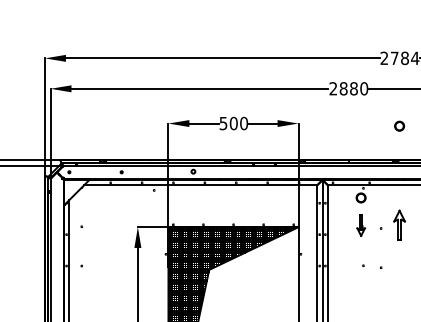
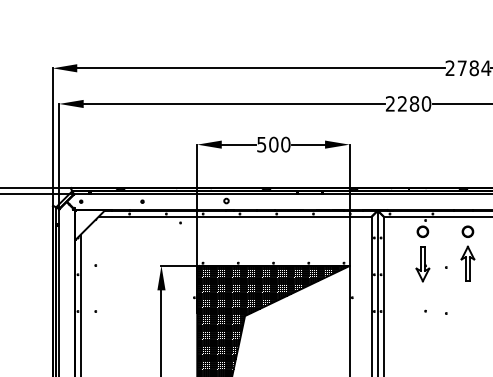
text: (343, 88) -> (402, 103), 2880 -> 2280
part: (399, 125) -> (467, 231), moved
part: (360, 225) -> (422, 264), size x1.43

